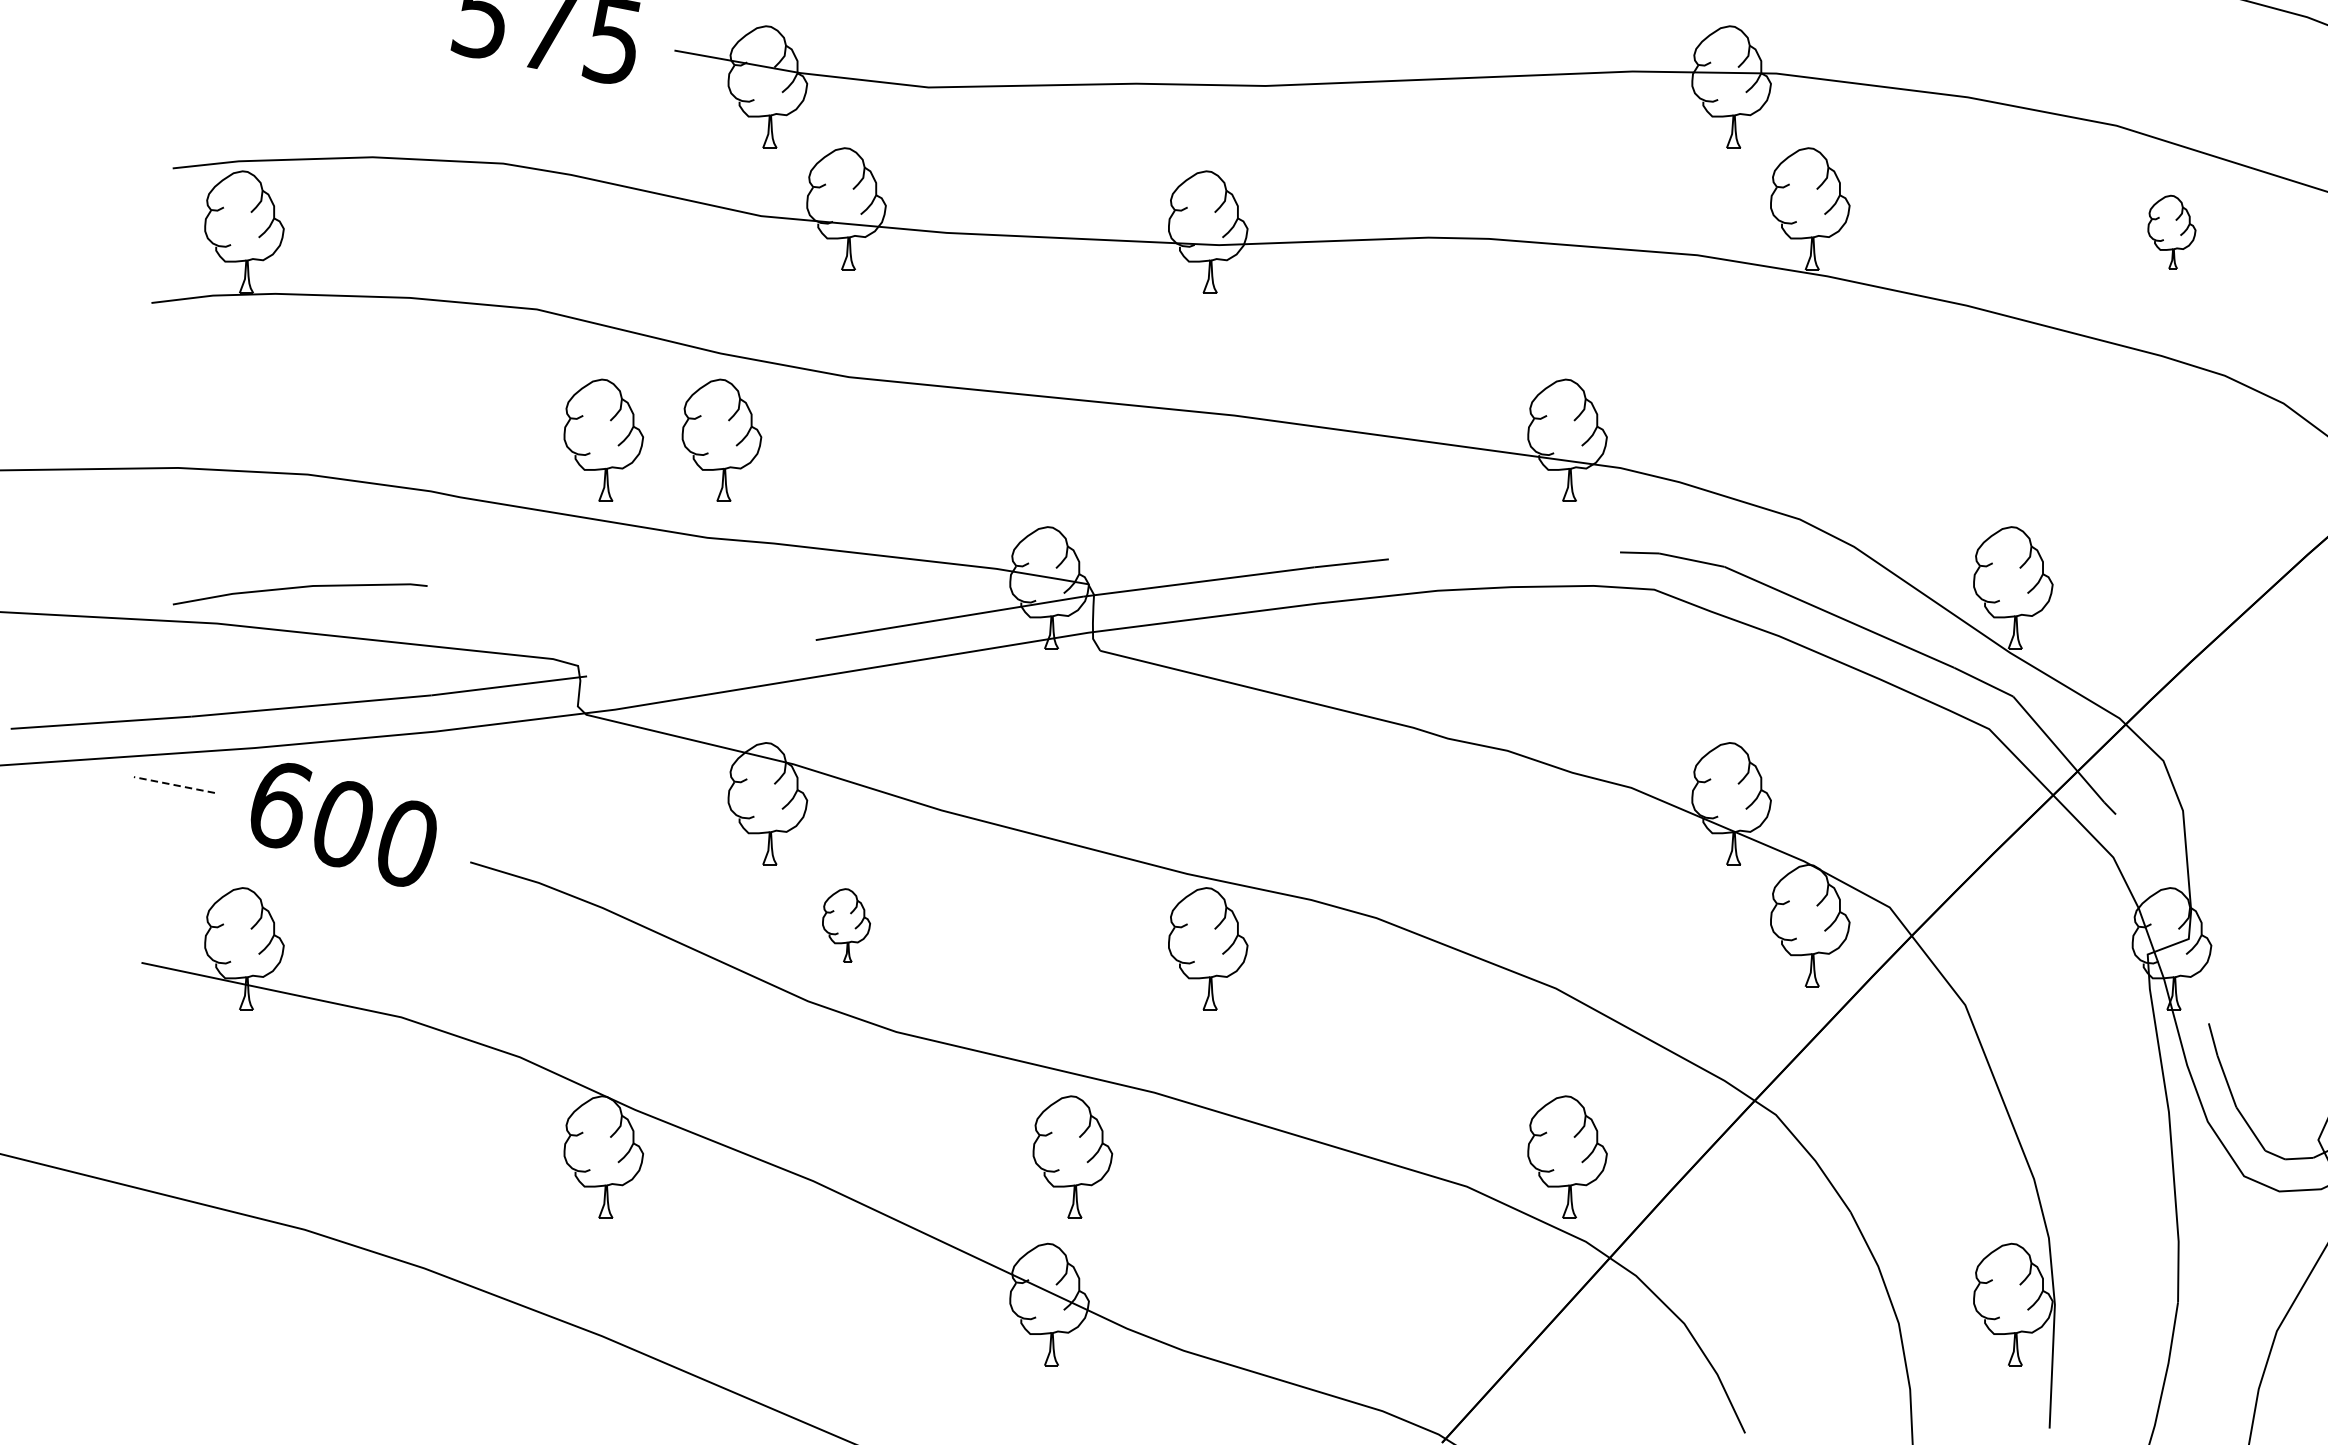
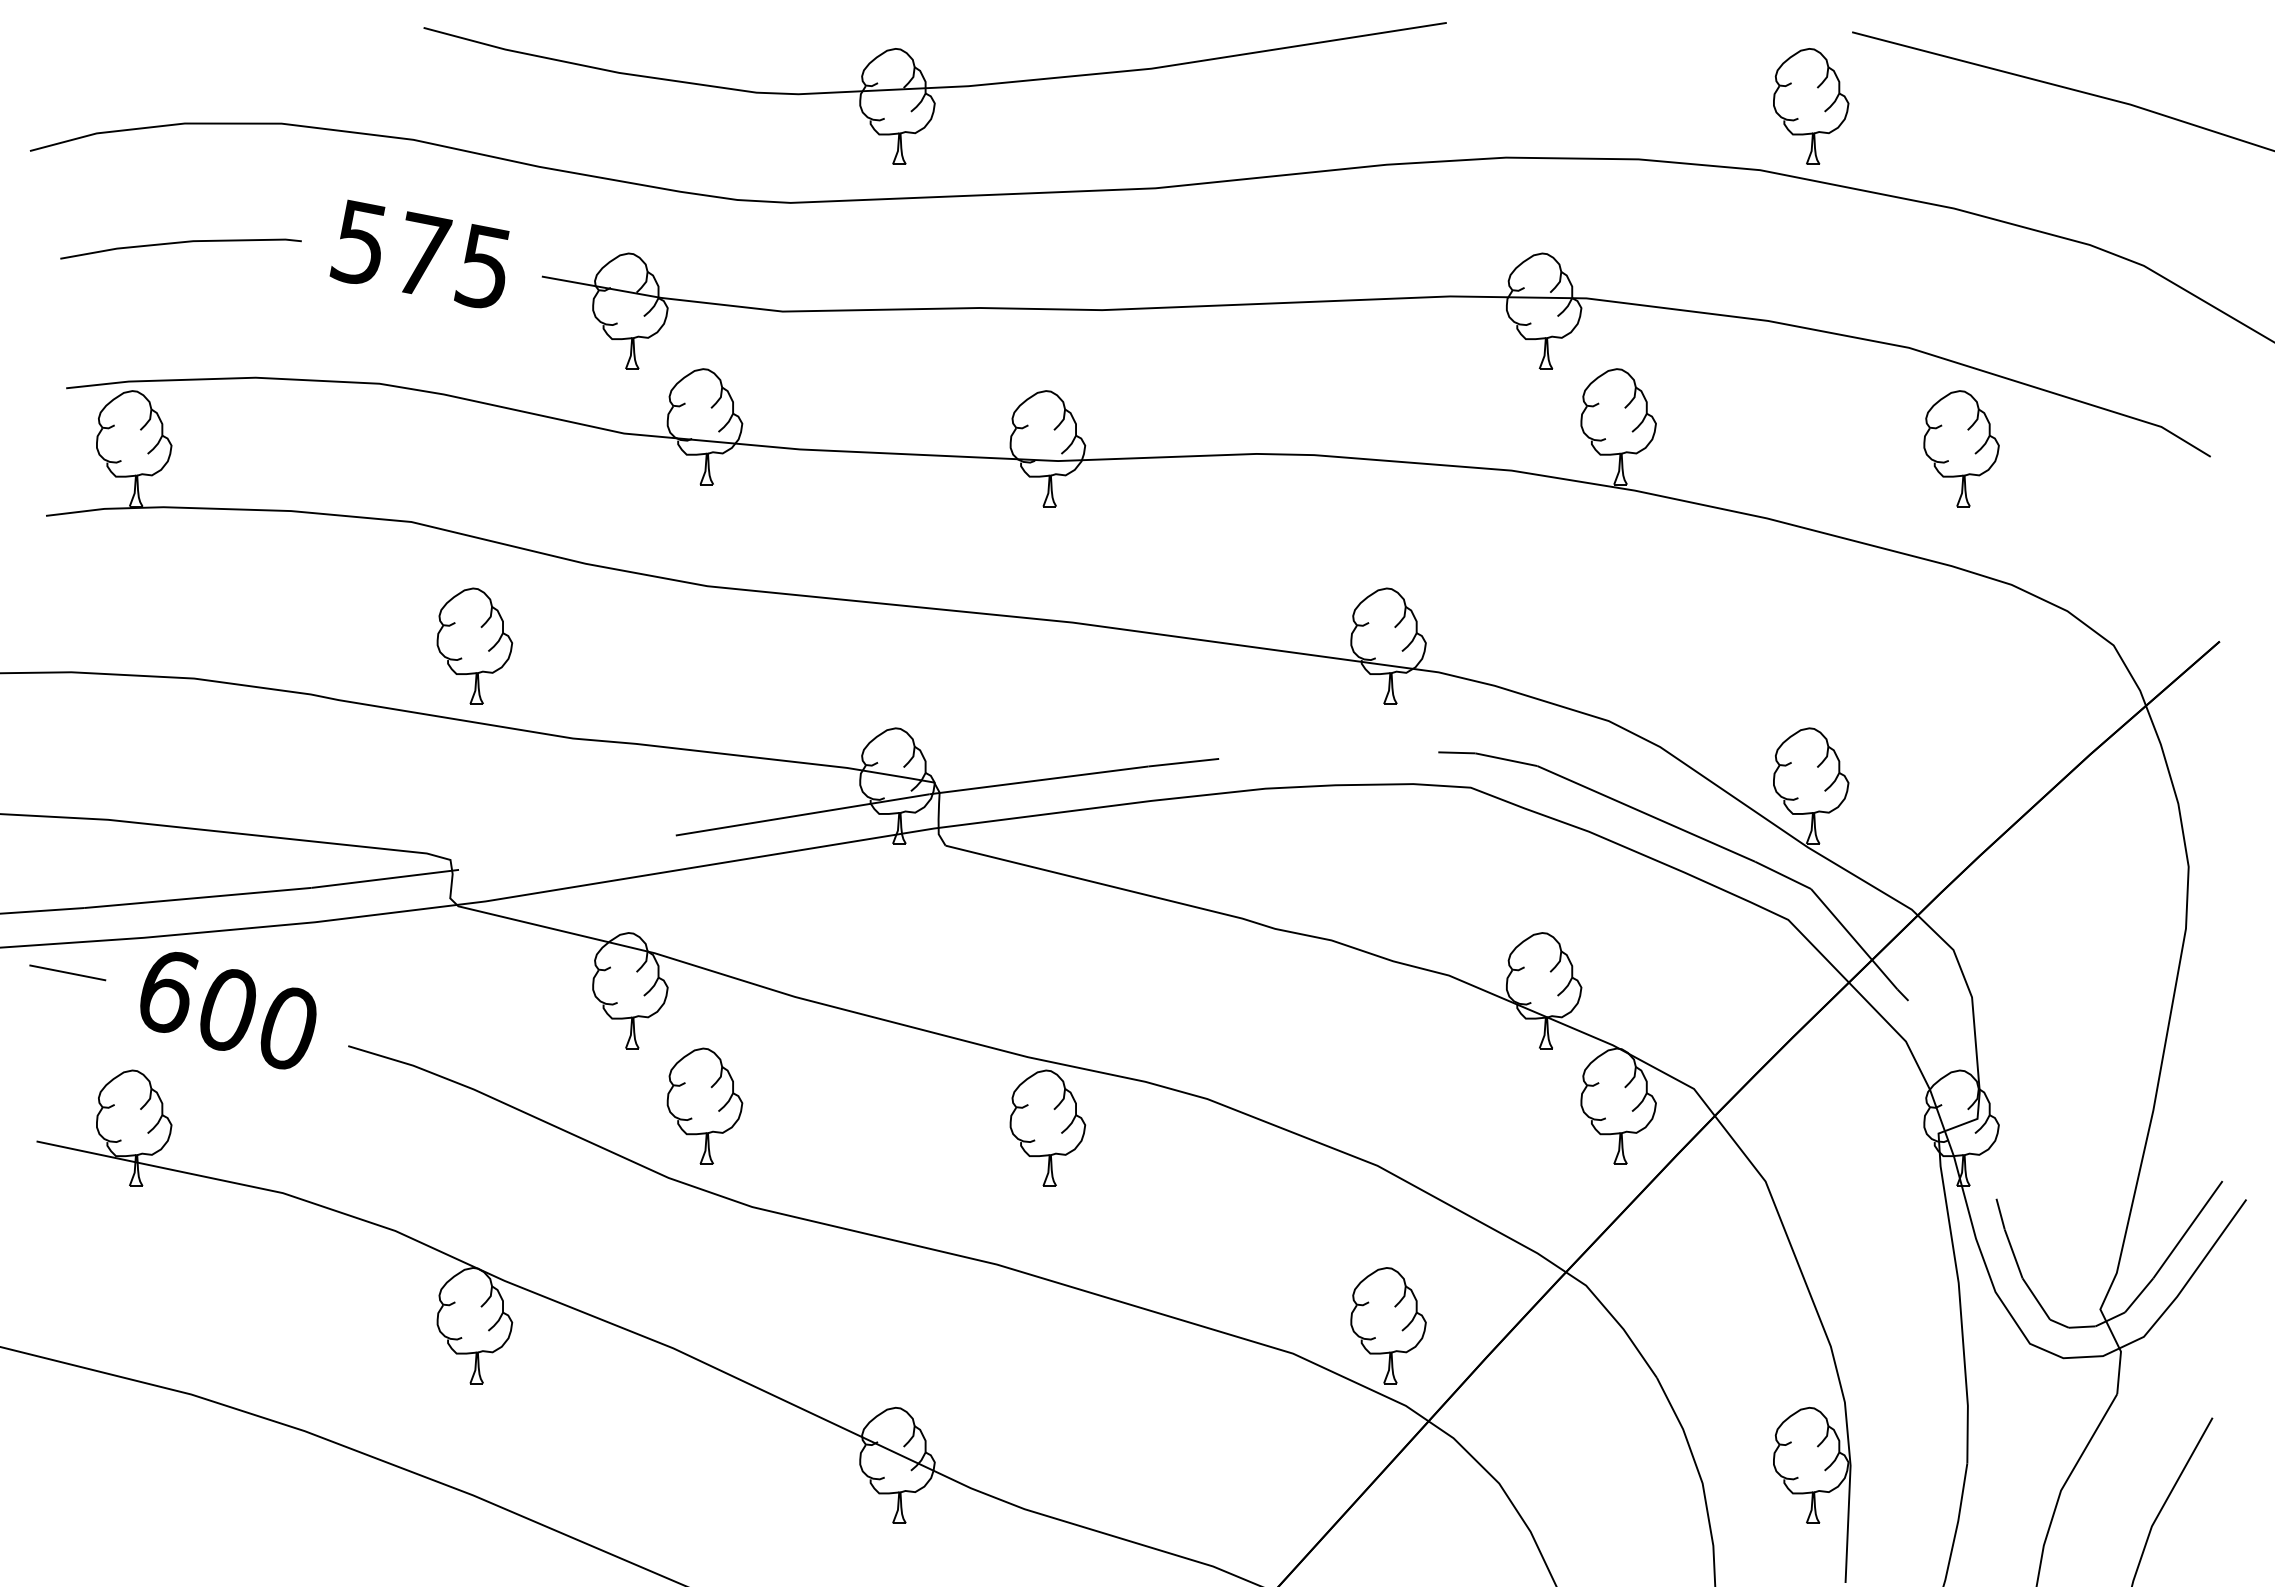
part: (2171, 231) -> (1961, 448), size x1.67
part: (721, 439) -> (586, 645), removed
line: (299, 588) -> (180, 243), moved
line: (174, 784) -> (67, 972), dashed -> solid
part: (846, 924) -> (704, 1105), size x1.67
part: (1072, 1156) -> (919, 1325), removed

